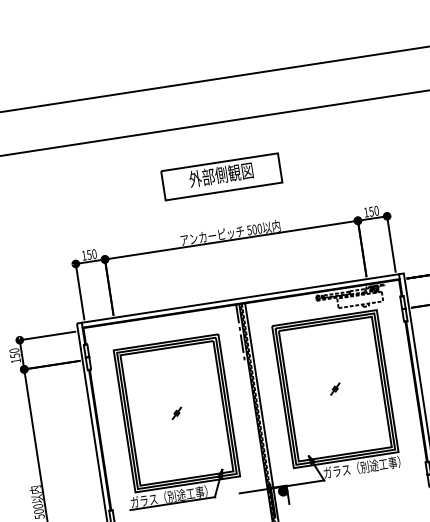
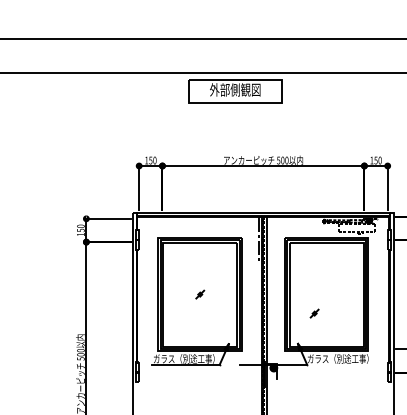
part: (221, 176) -> (235, 91), moved
part: (335, 389) -> (314, 313), moved

